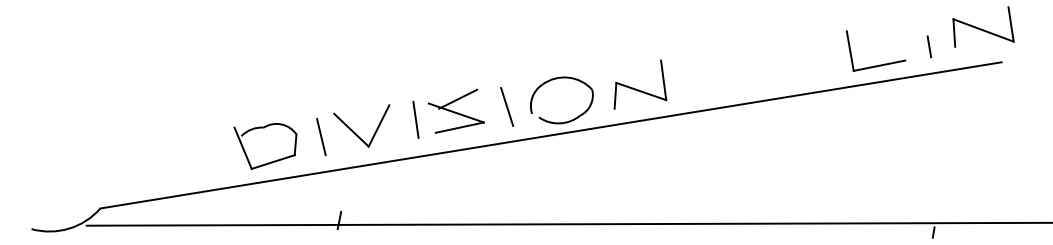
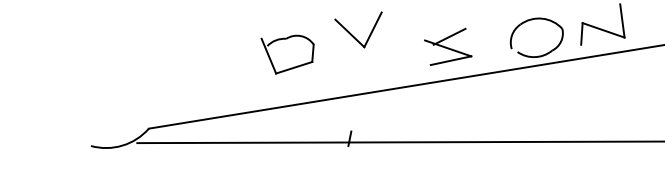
line: (507, 106) -> (491, 42), removed
line: (415, 119) -> (413, 53), removed
part: (354, 131) -> (352, 34), moved
line: (321, 137) -> (334, 68), removed
part: (267, 162) -> (289, 68), moved

